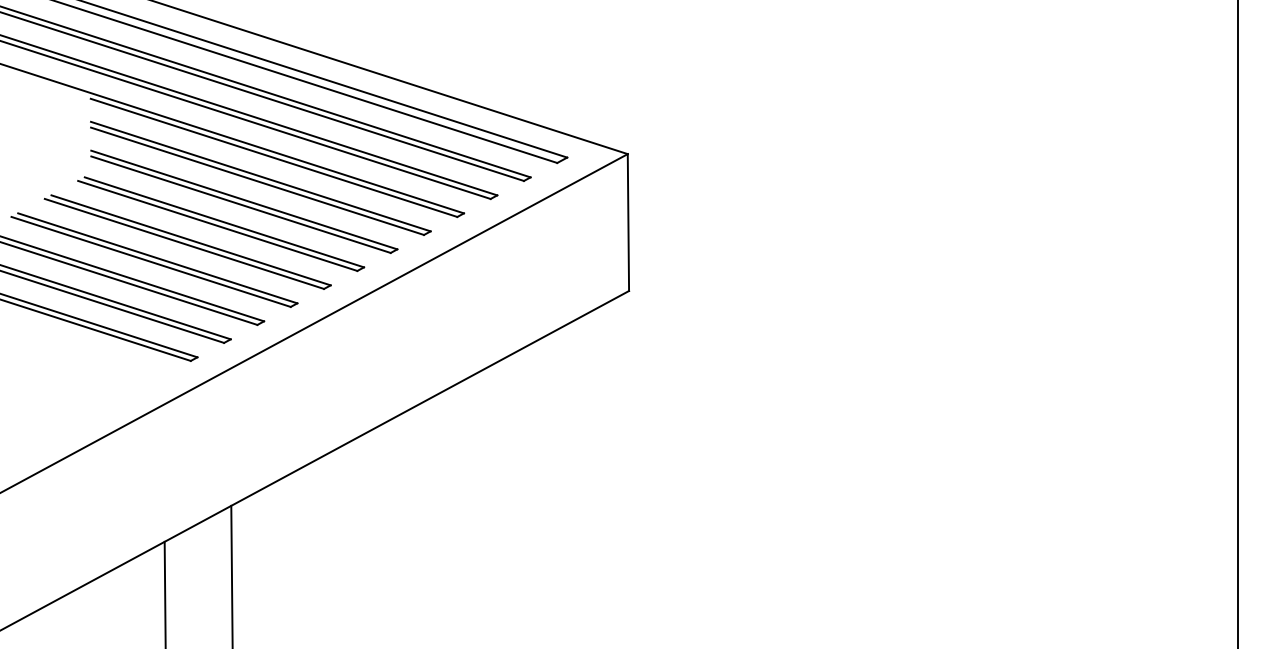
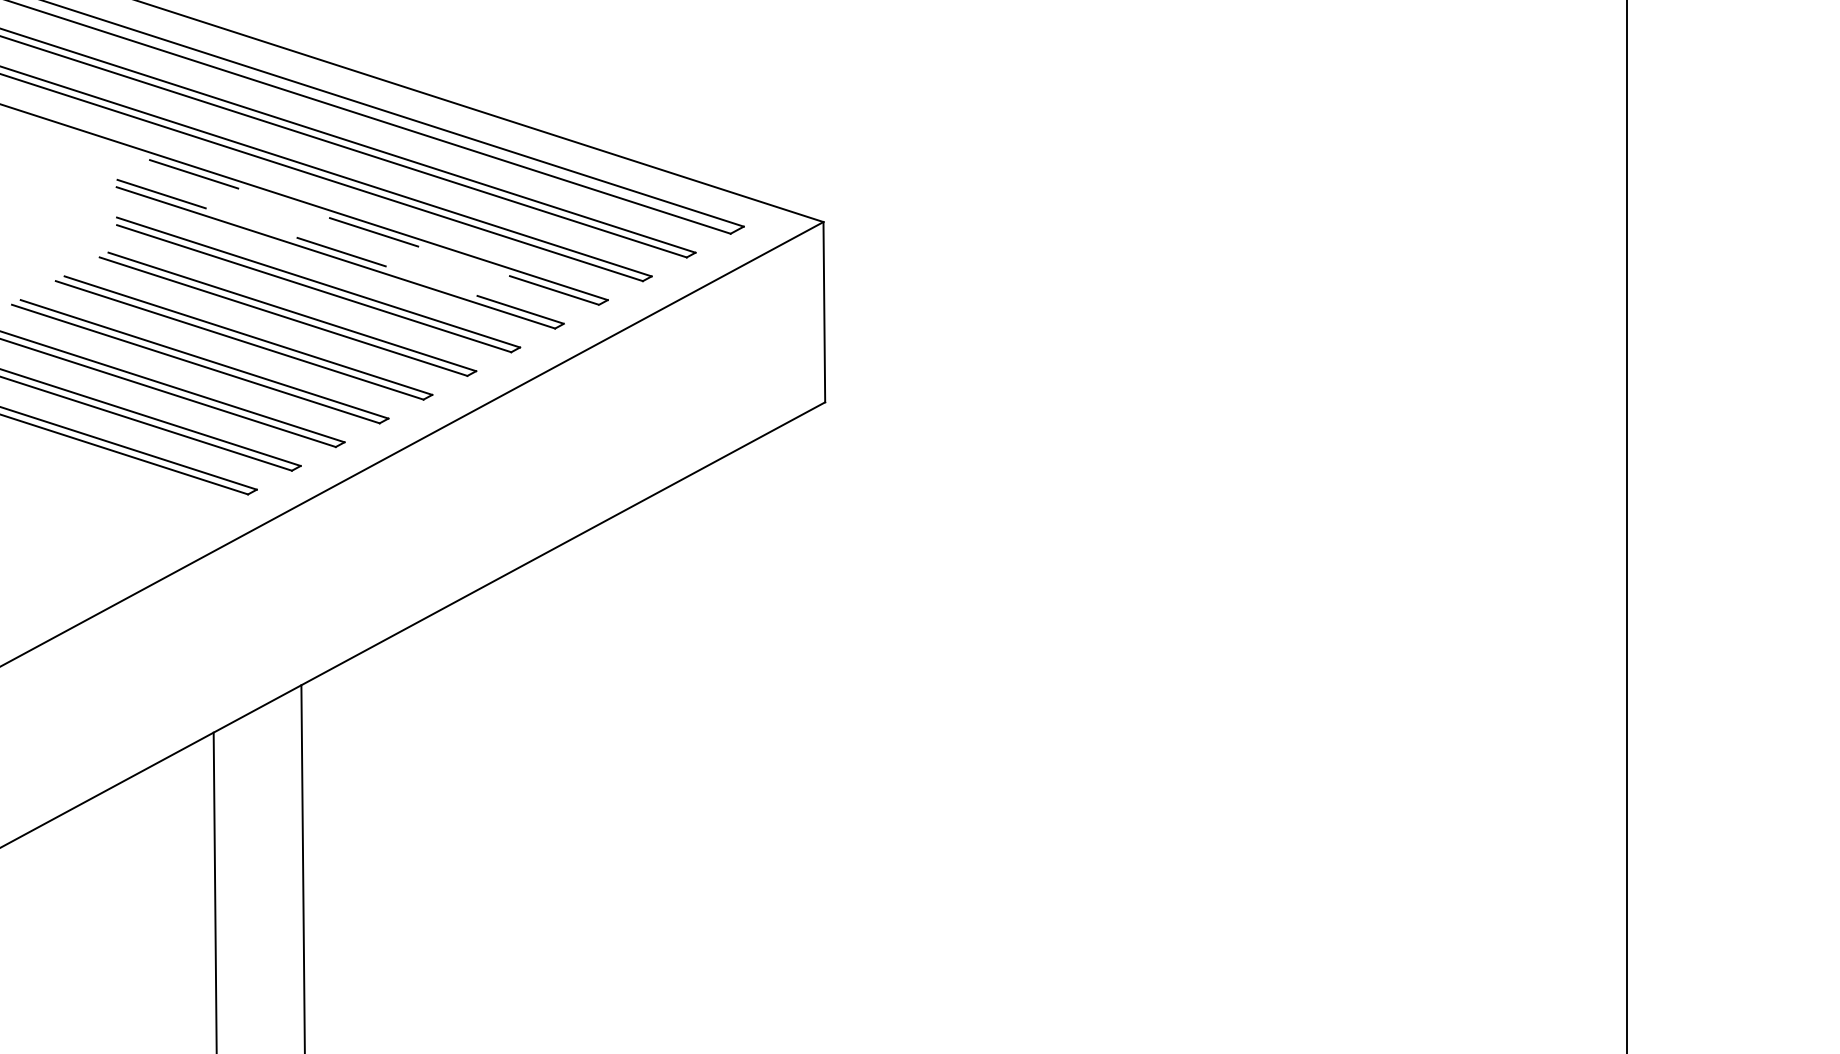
line: (273, 158) -> (357, 227), solid -> dashed
line: (260, 176) -> (340, 251), solid -> dashed

